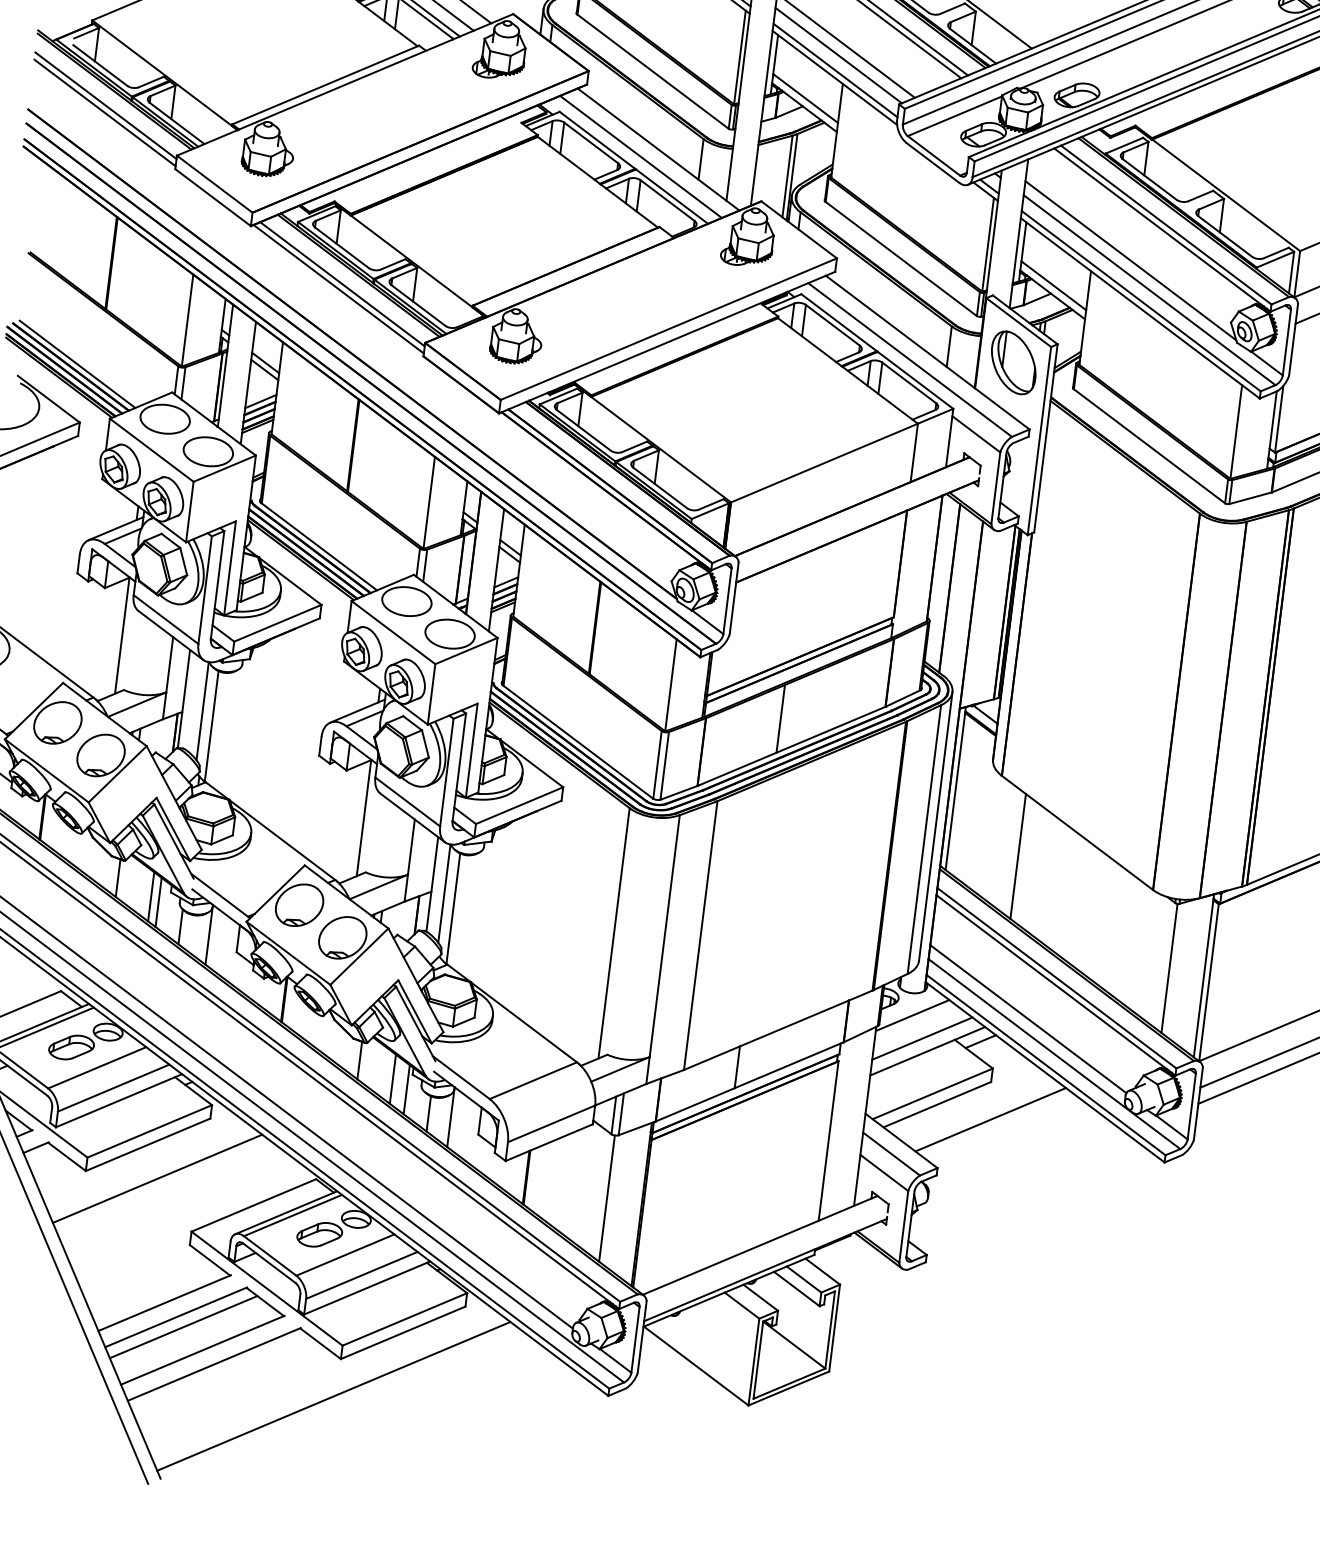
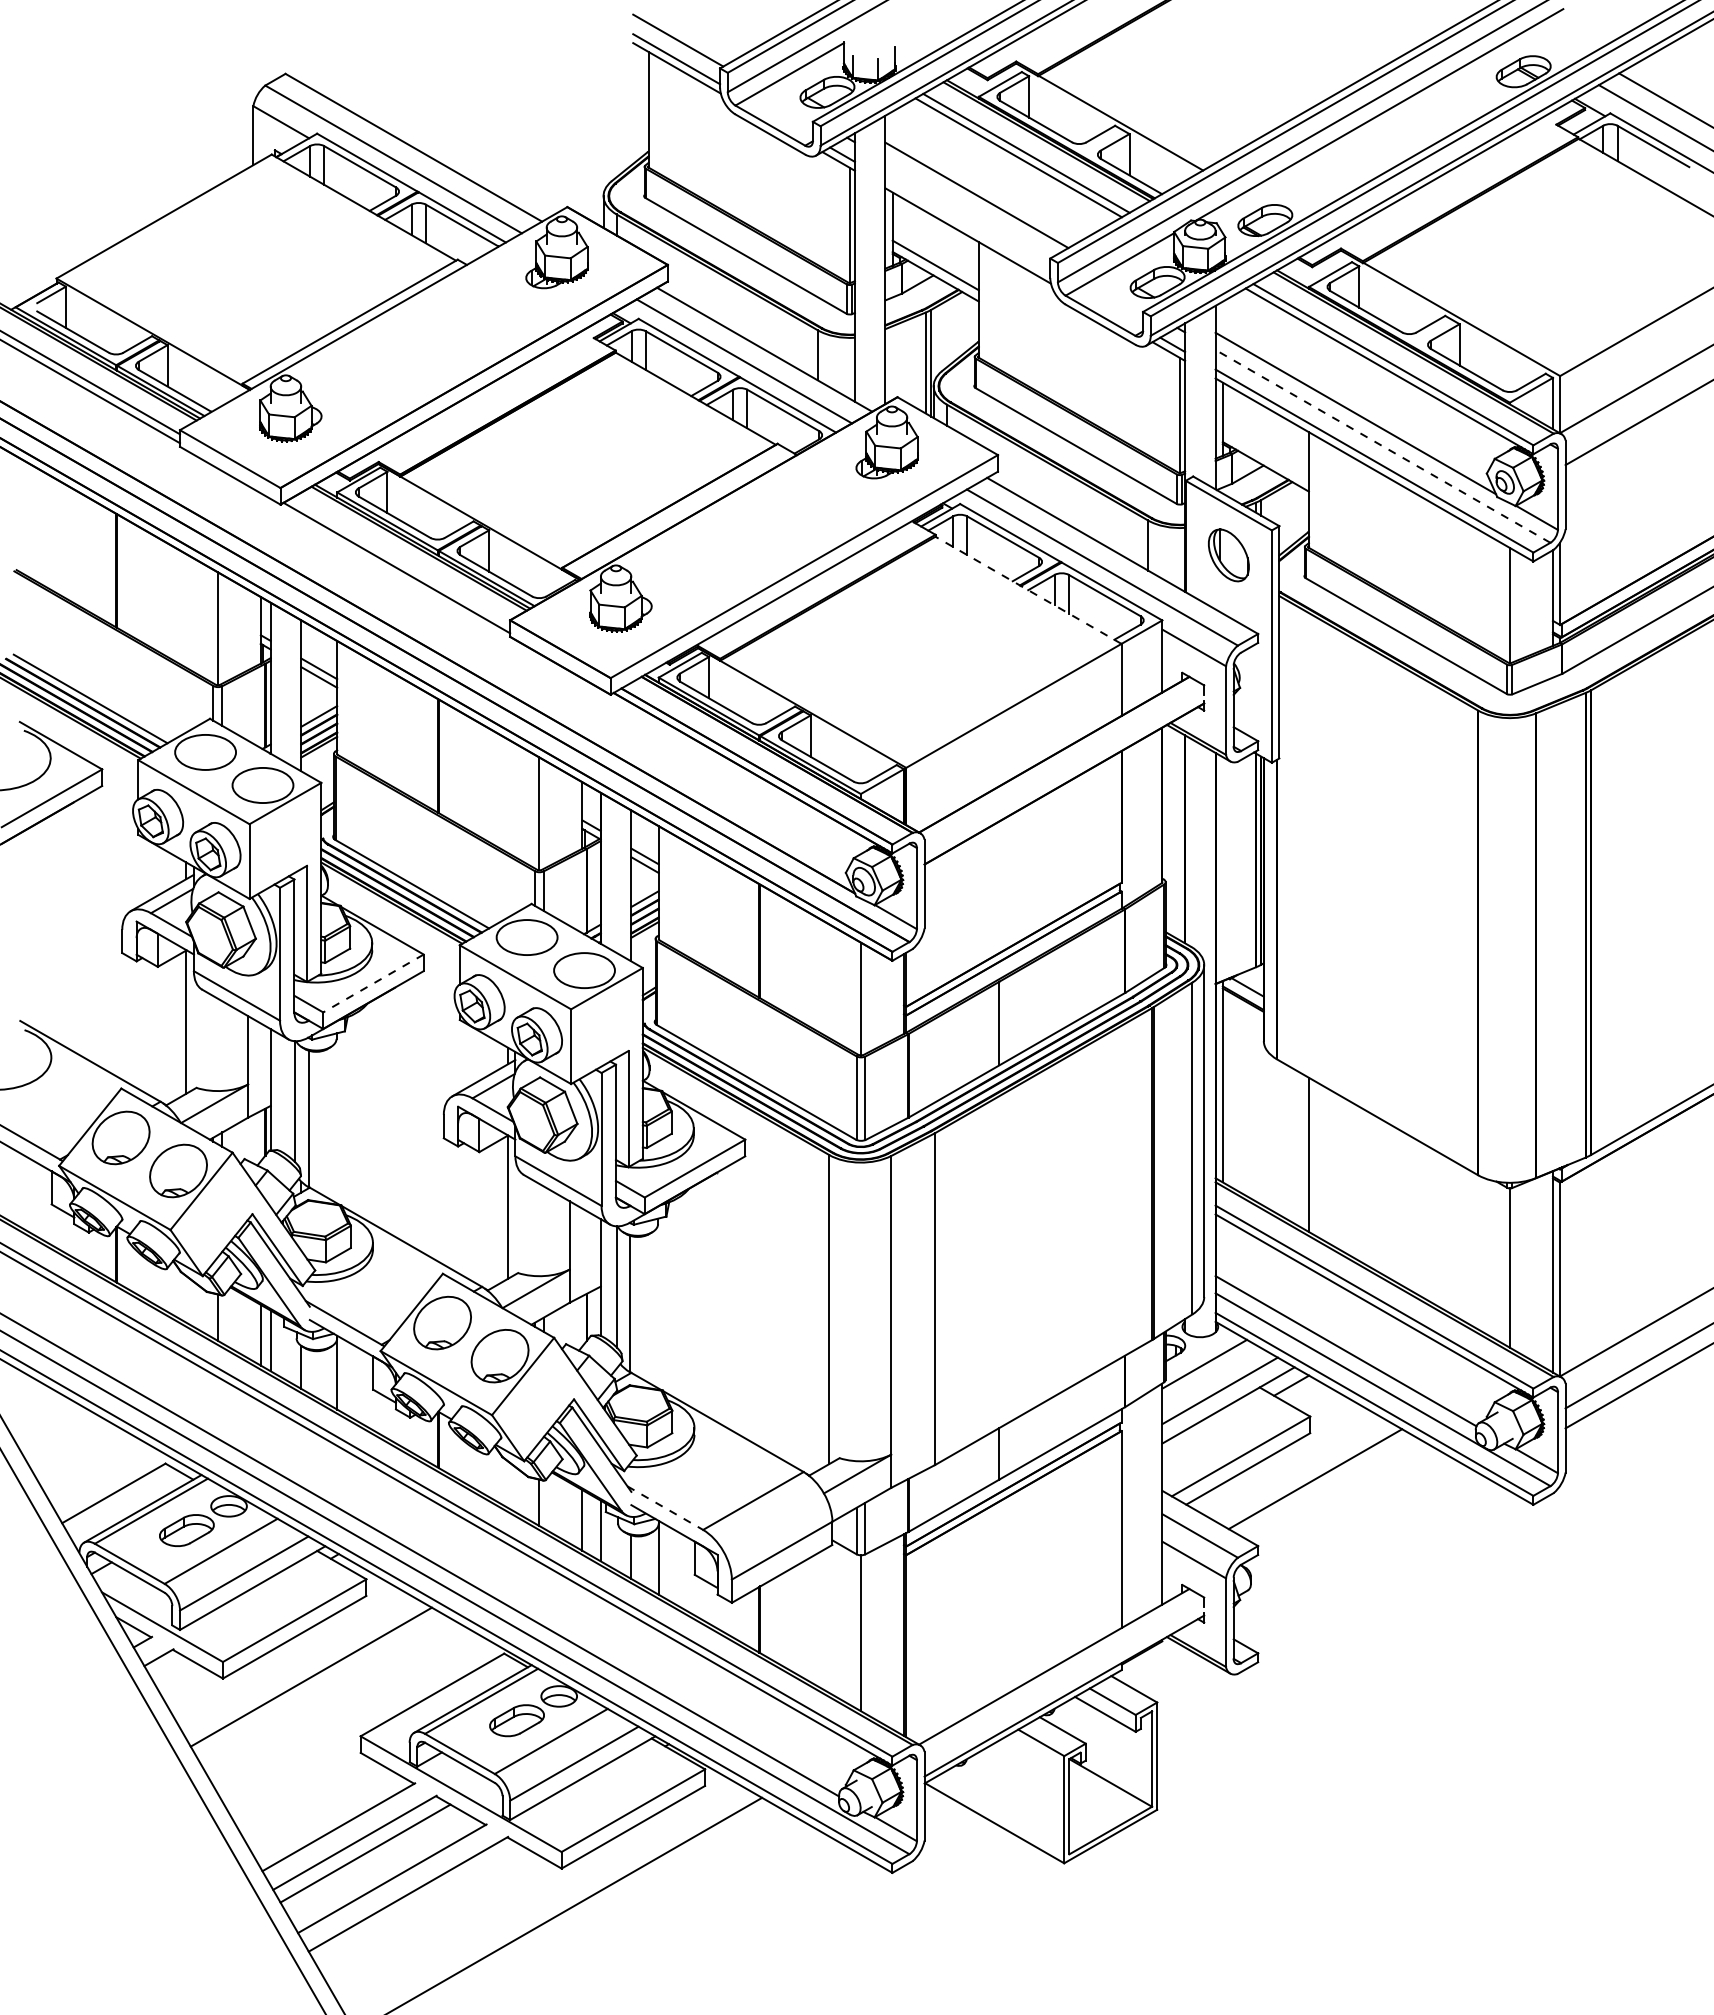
line: (838, 54) -> (969, 207), removed
line: (835, 70) -> (967, 226), removed
line: (342, 284) -> (400, 561), removed
line: (1053, 285) -> (1265, 455), removed
line: (1149, 290) -> (1382, 446), solid -> dashed
part: (1013, 362) -> (1228, 555), size x0.7
line: (847, 371) -> (1028, 590), solid -> dashed
line: (277, 623) -> (373, 983), solid -> dashed
line: (461, 1077) -> (665, 1508), solid -> dashed

